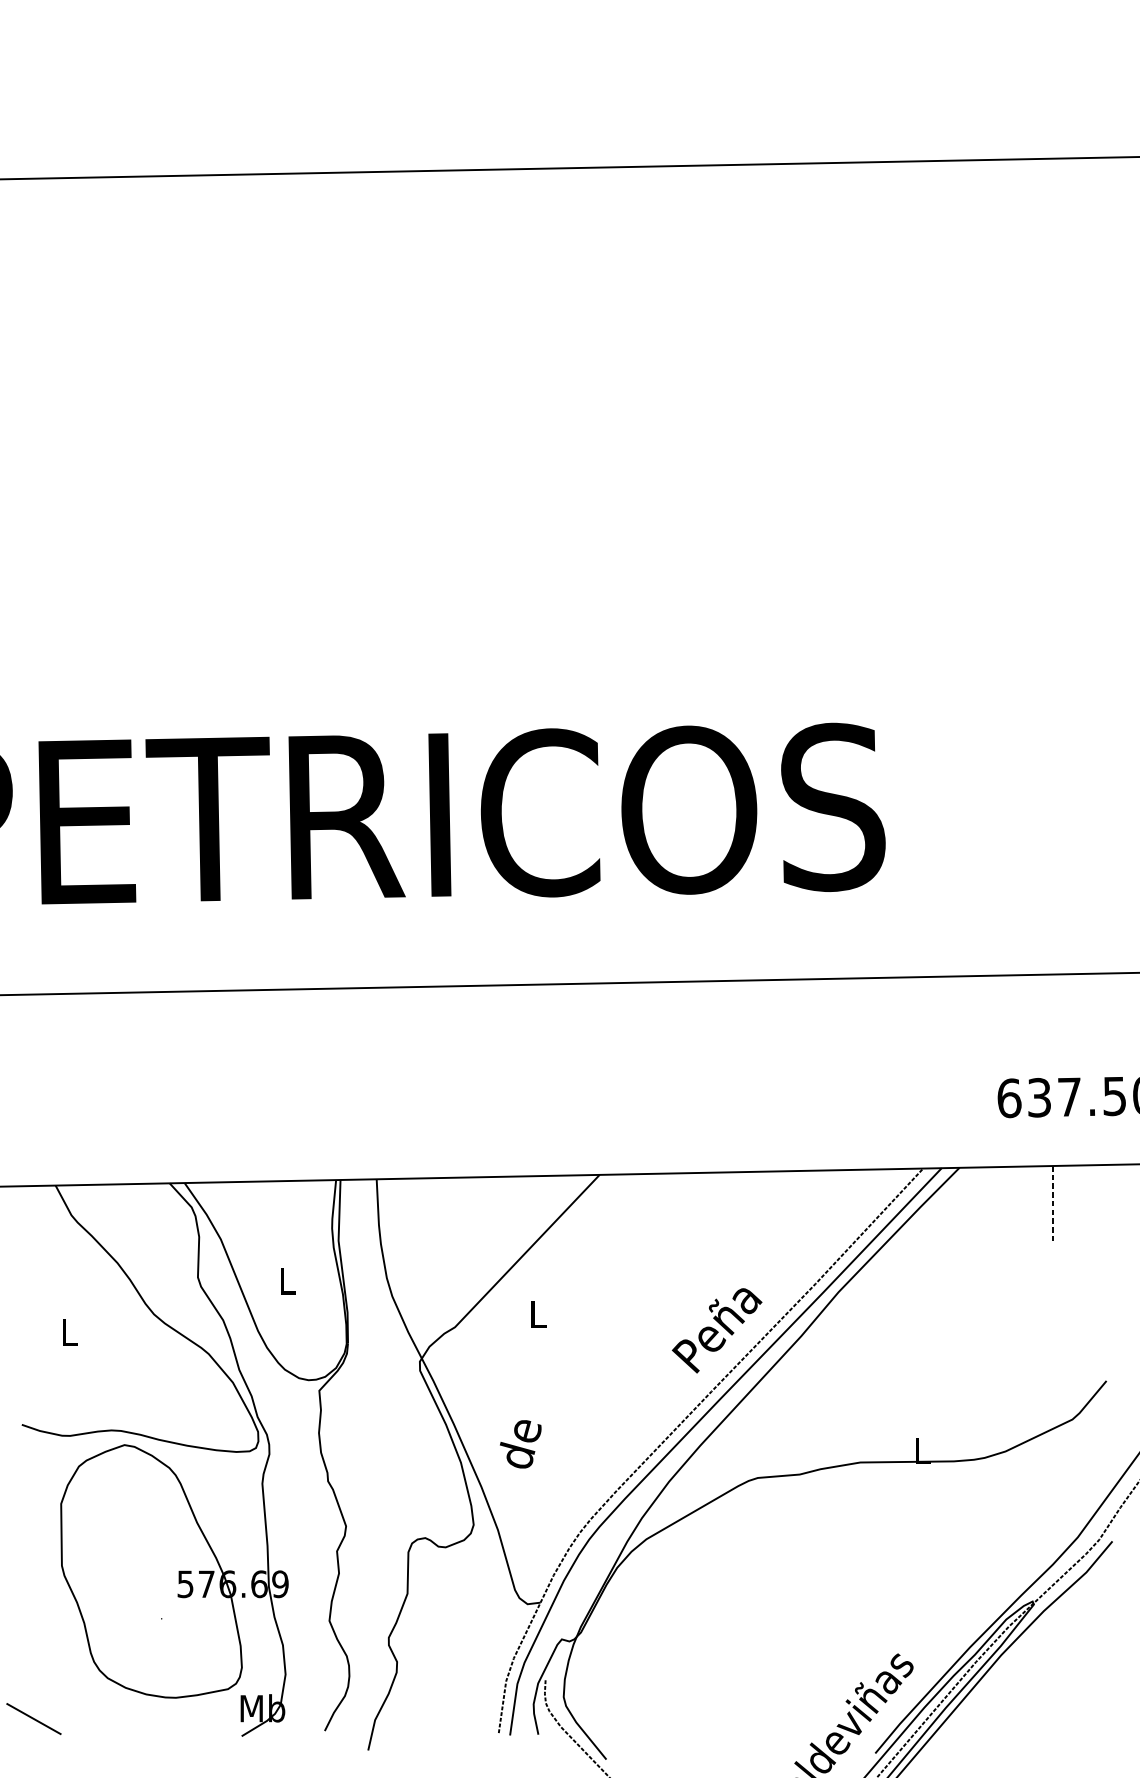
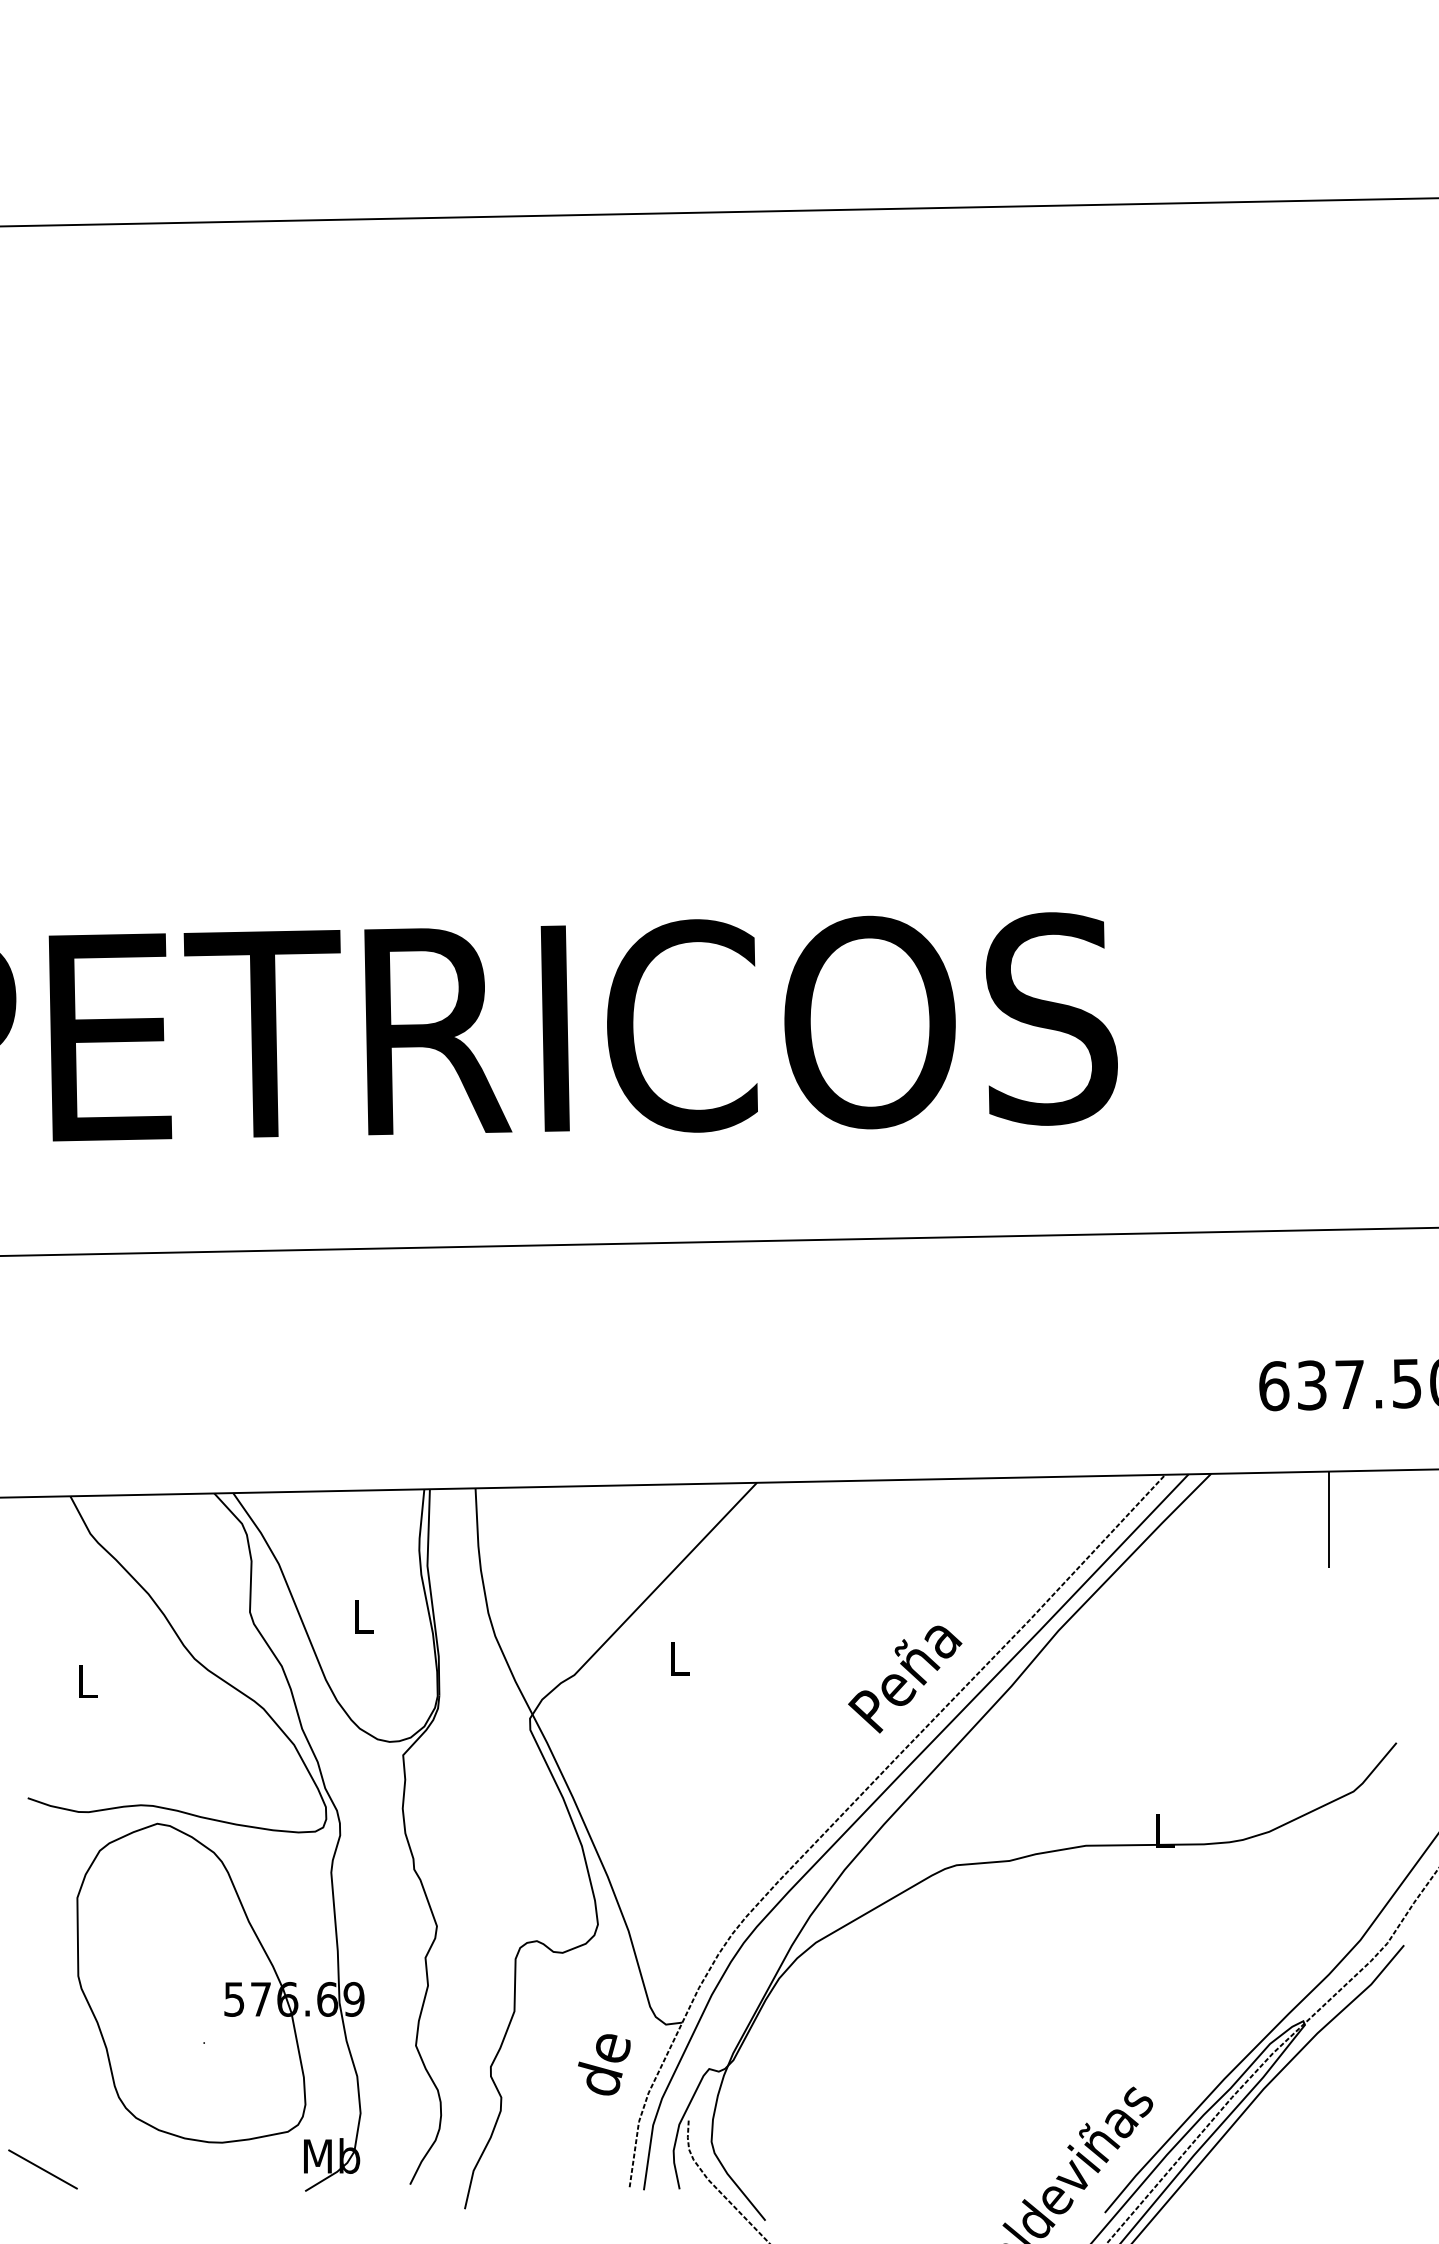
line: (1052, 1204) -> (1328, 1520), dashed -> solid
text: (520, 1444) -> (604, 2064), moved

